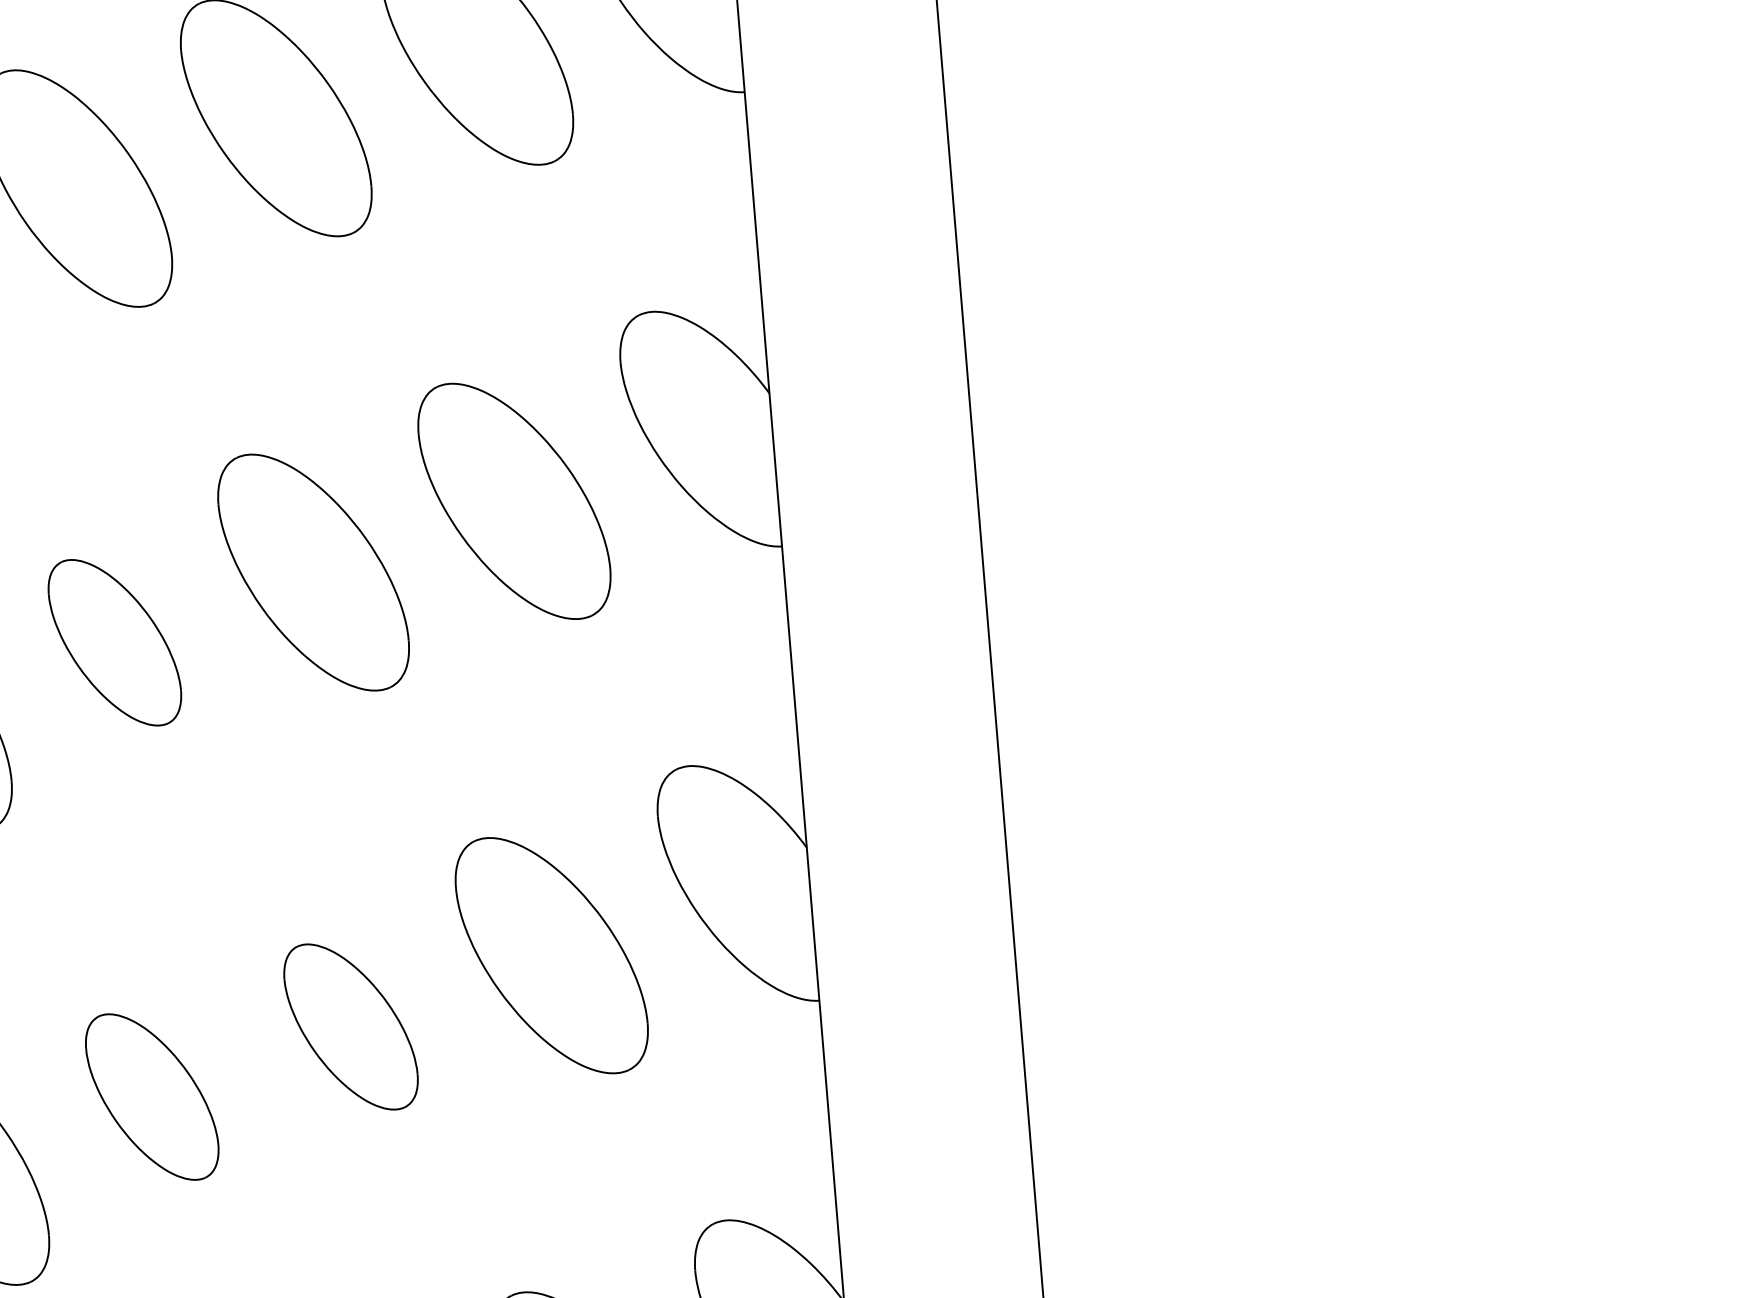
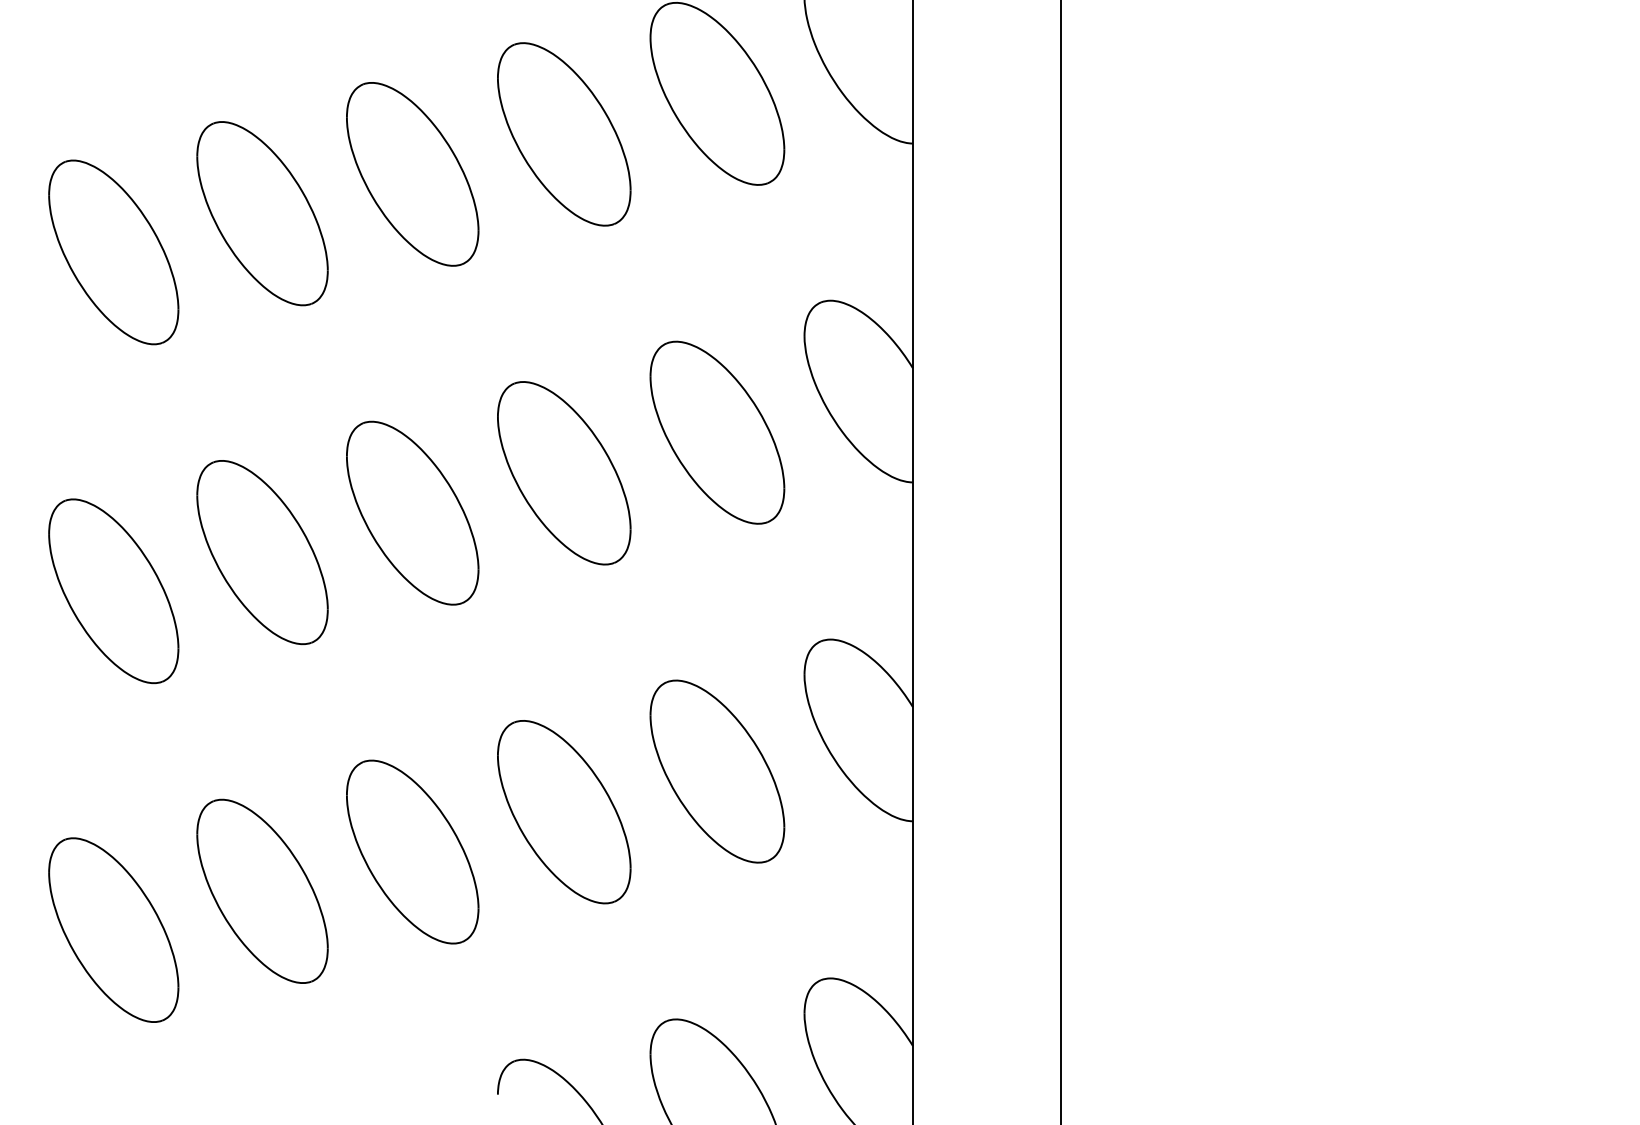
part: (114, 641) -> (412, 512), size x1.43
part: (351, 1027) -> (564, 812), size x1.43
part: (151, 1096) -> (412, 851), size x1.43

